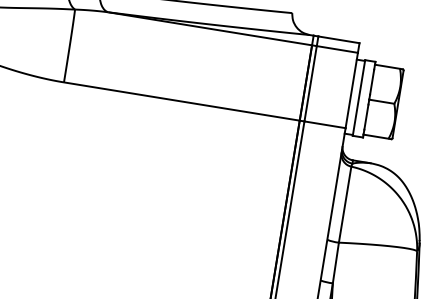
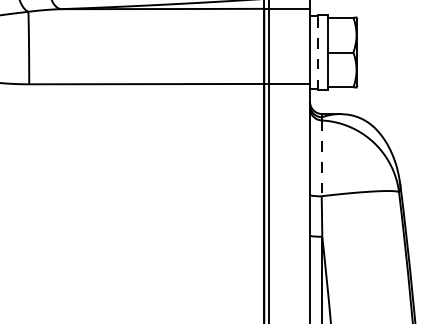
line: (359, 98) -> (318, 52), solid -> dashed
line: (344, 204) -> (321, 158), solid -> dashed

